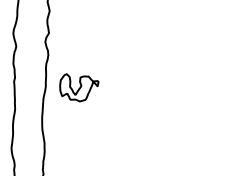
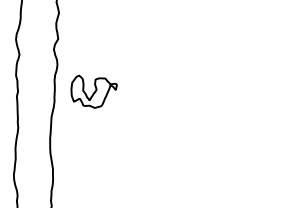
part: (78, 87) -> (93, 91), moved

